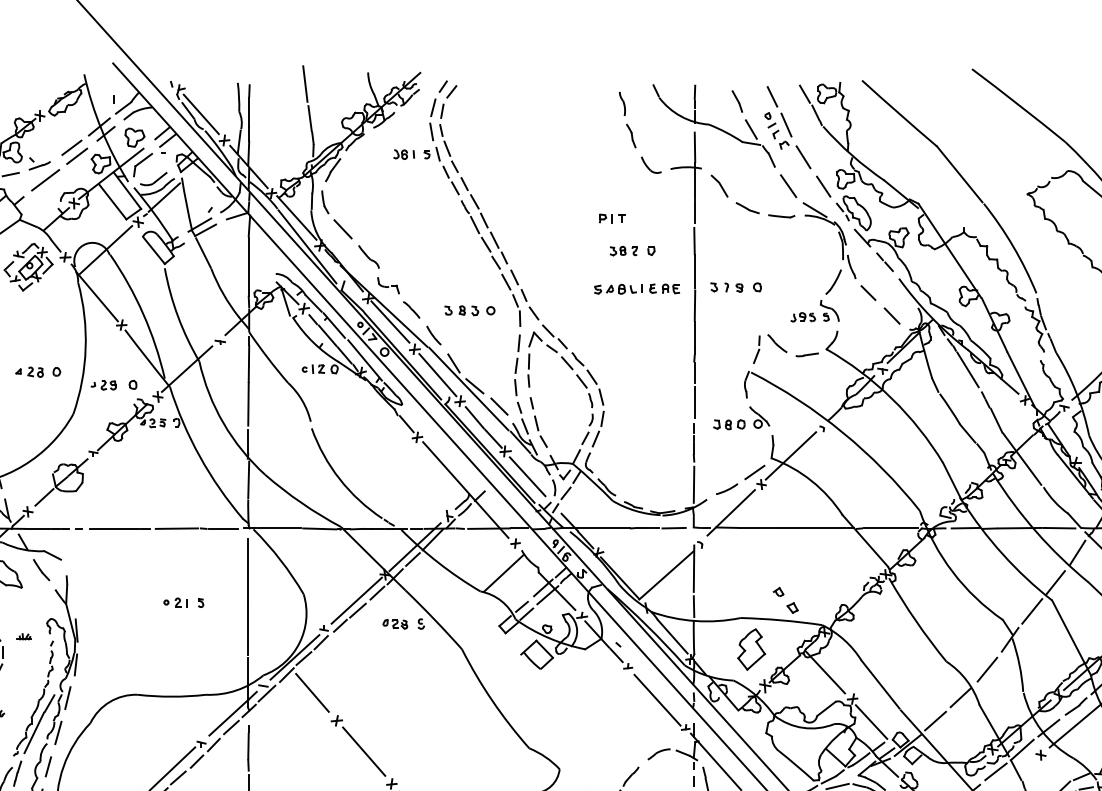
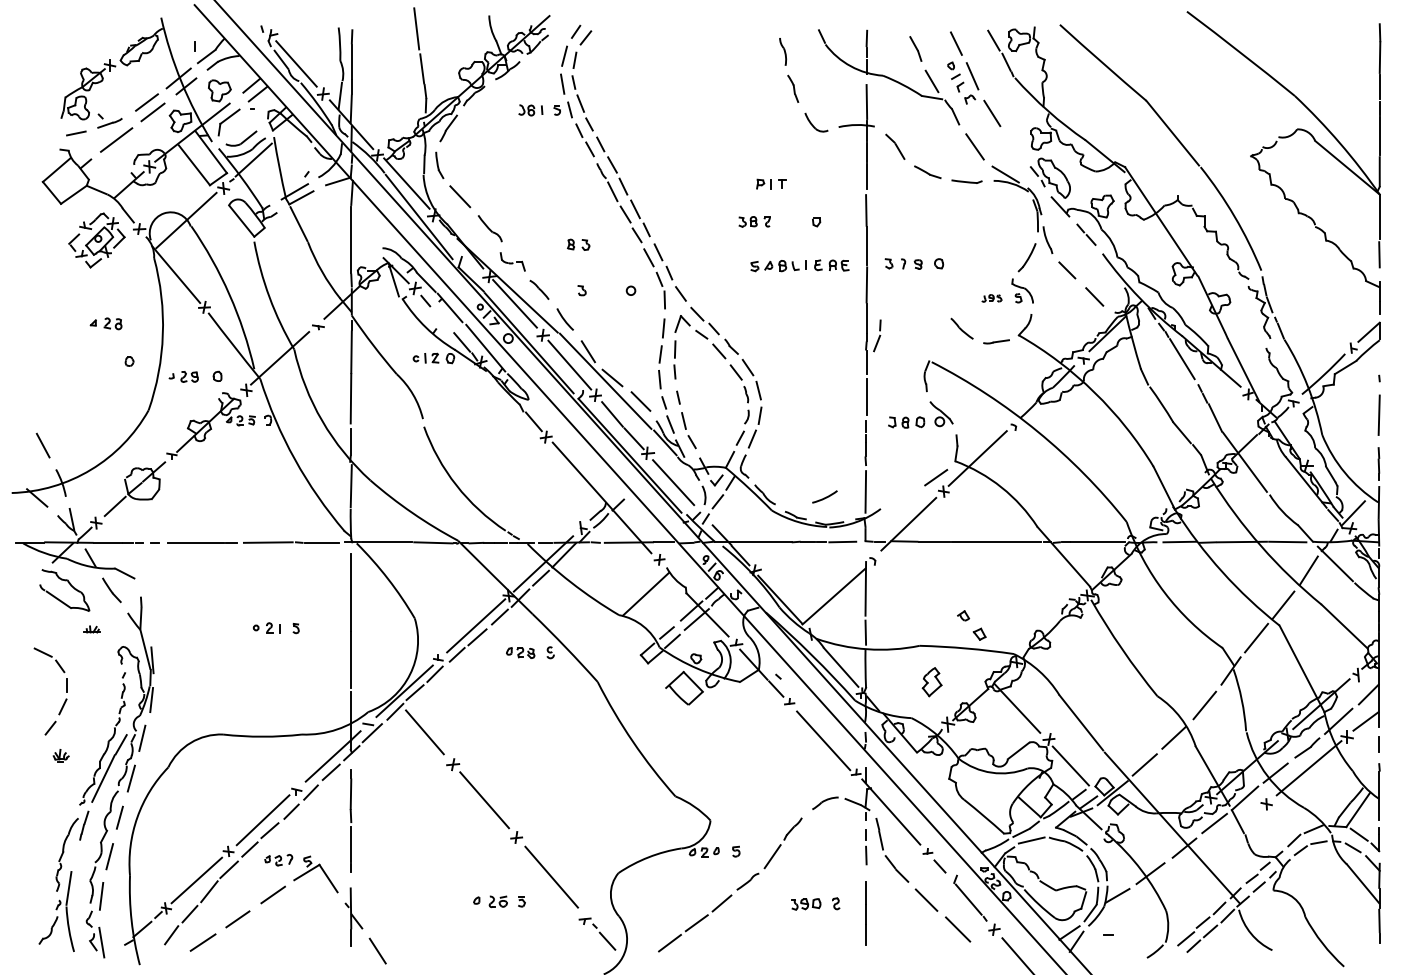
line: (823, 185) -> (1015, 146), removed
part: (623, 250) -> (754, 221), moved
part: (468, 310) -> (578, 244), moved
part: (802, 317) -> (991, 298), size x0.7
line: (327, 335) -> (442, 319), removed
part: (756, 349) -> (877, 335), moved
part: (29, 371) -> (105, 323), moved
arc: (726, 489) -> (824, 497), moved
part: (23, 636) -> (91, 629), moved
part: (750, 648) -> (931, 681), size x0.6

